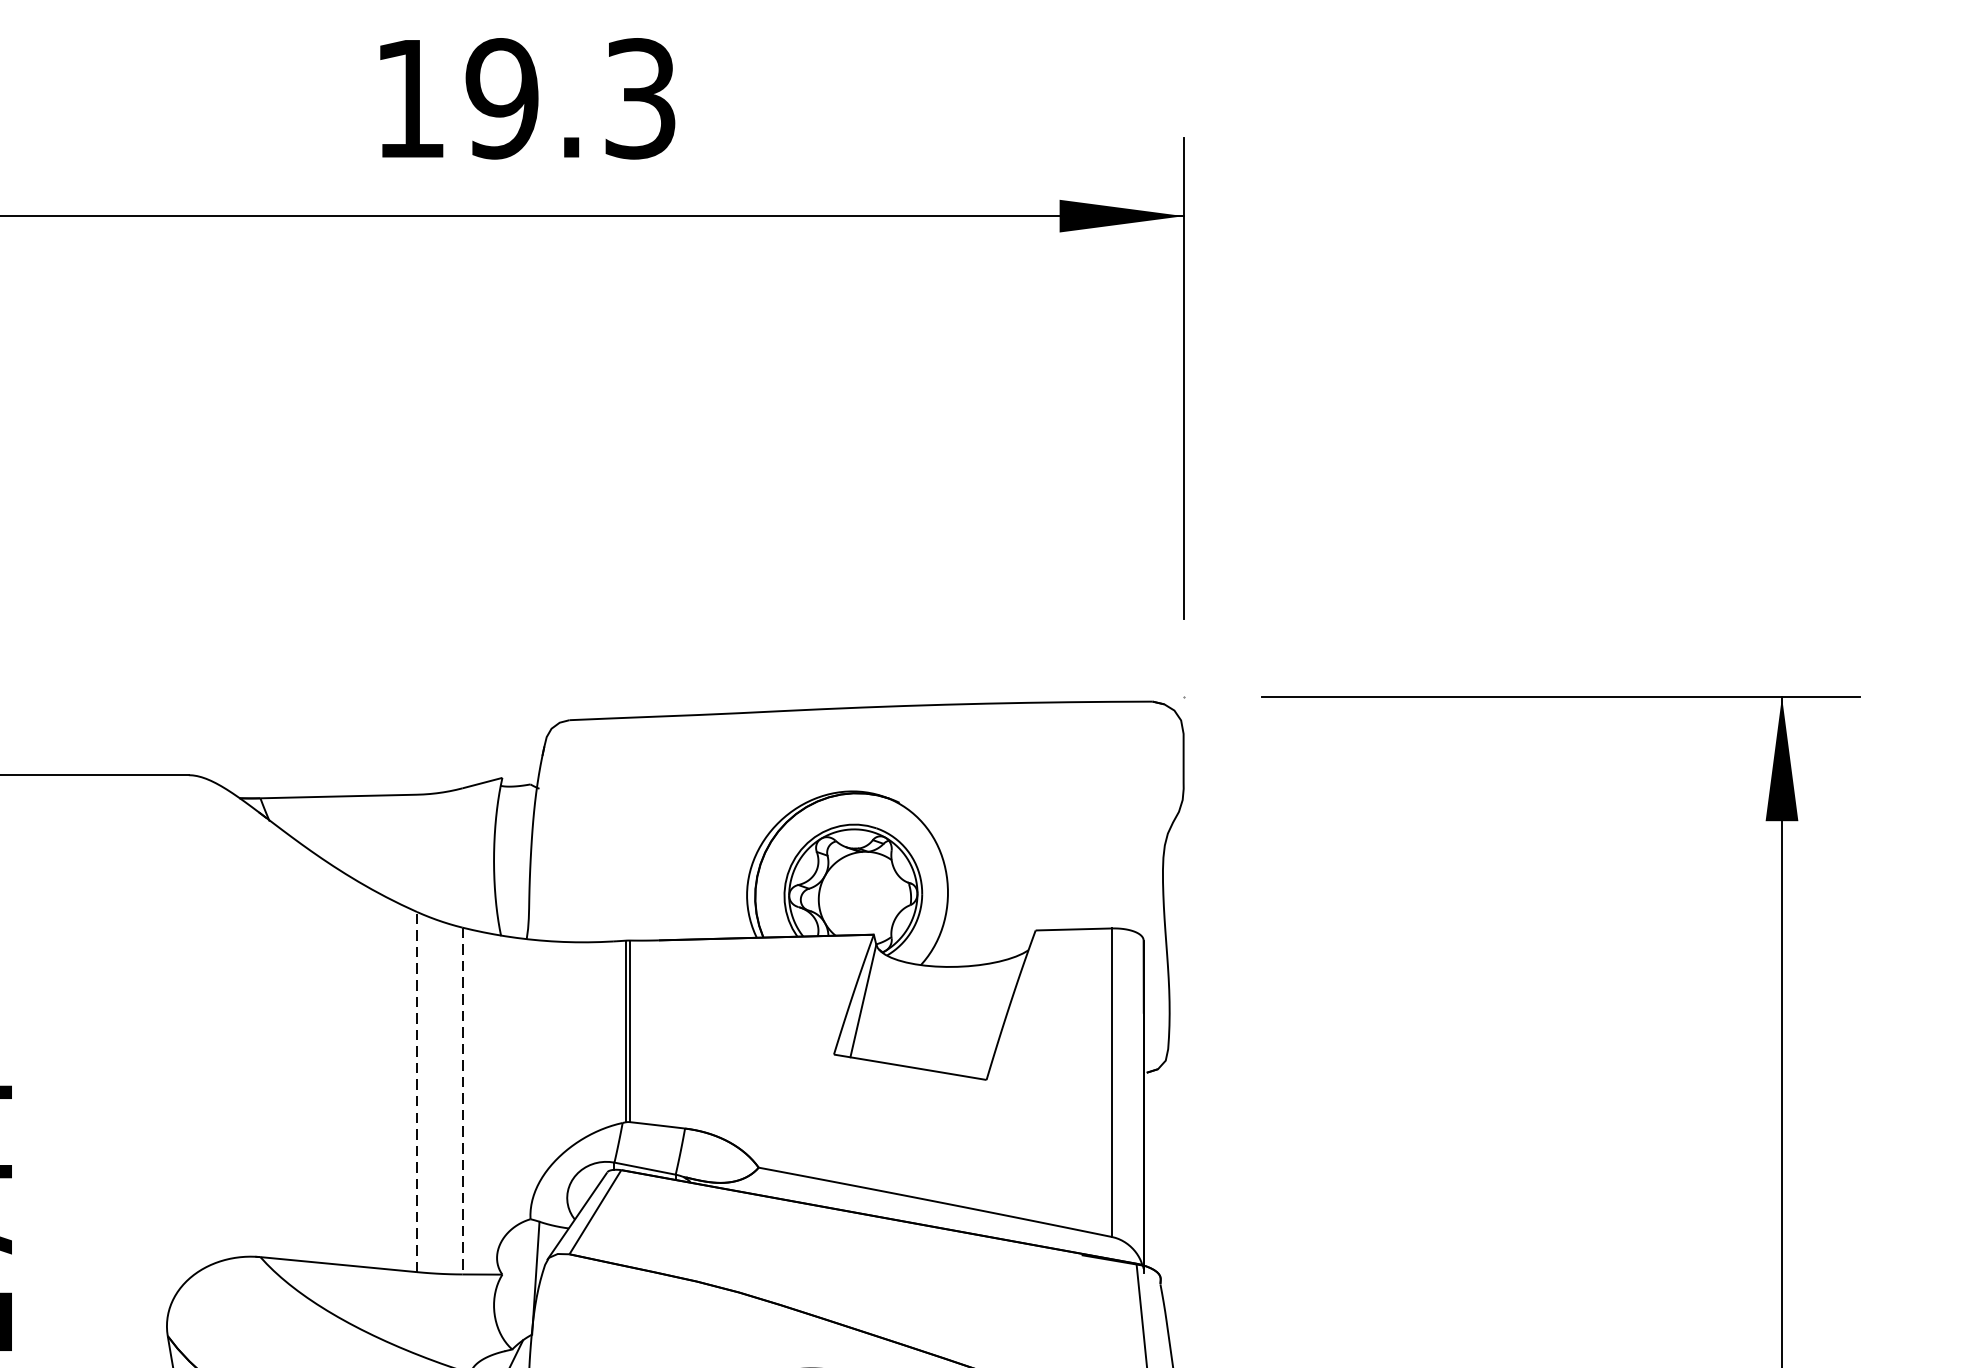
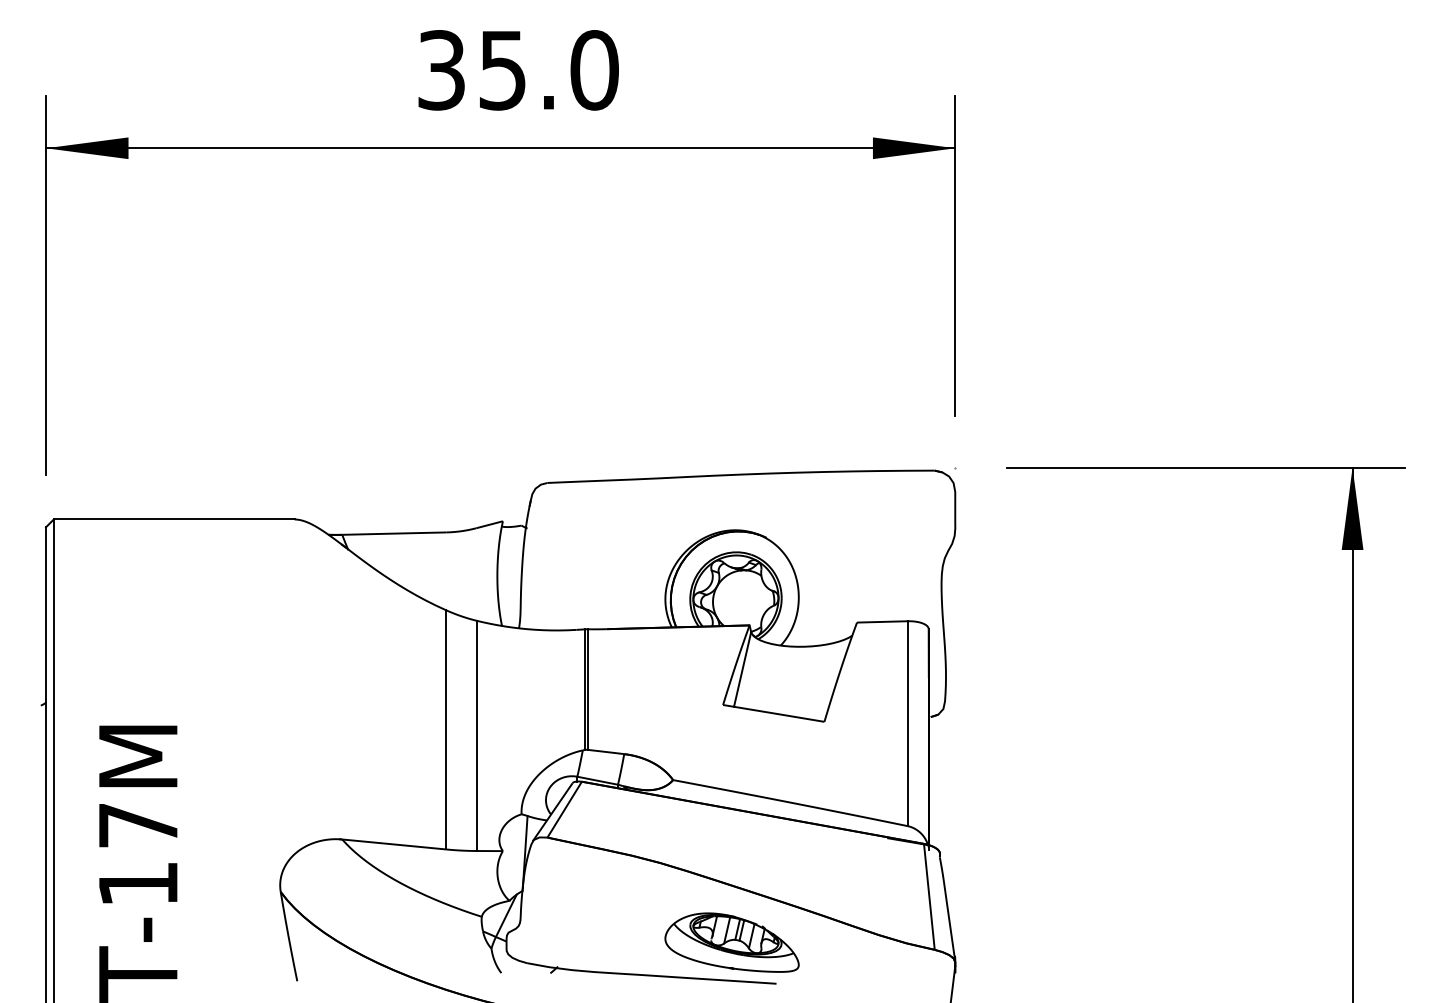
text: (525, 99) -> (518, 70), 19.3 -> 35.0
line: (417, 1091) -> (446, 729), dashed -> solid
line: (462, 1102) -> (476, 736), dashed -> solid

